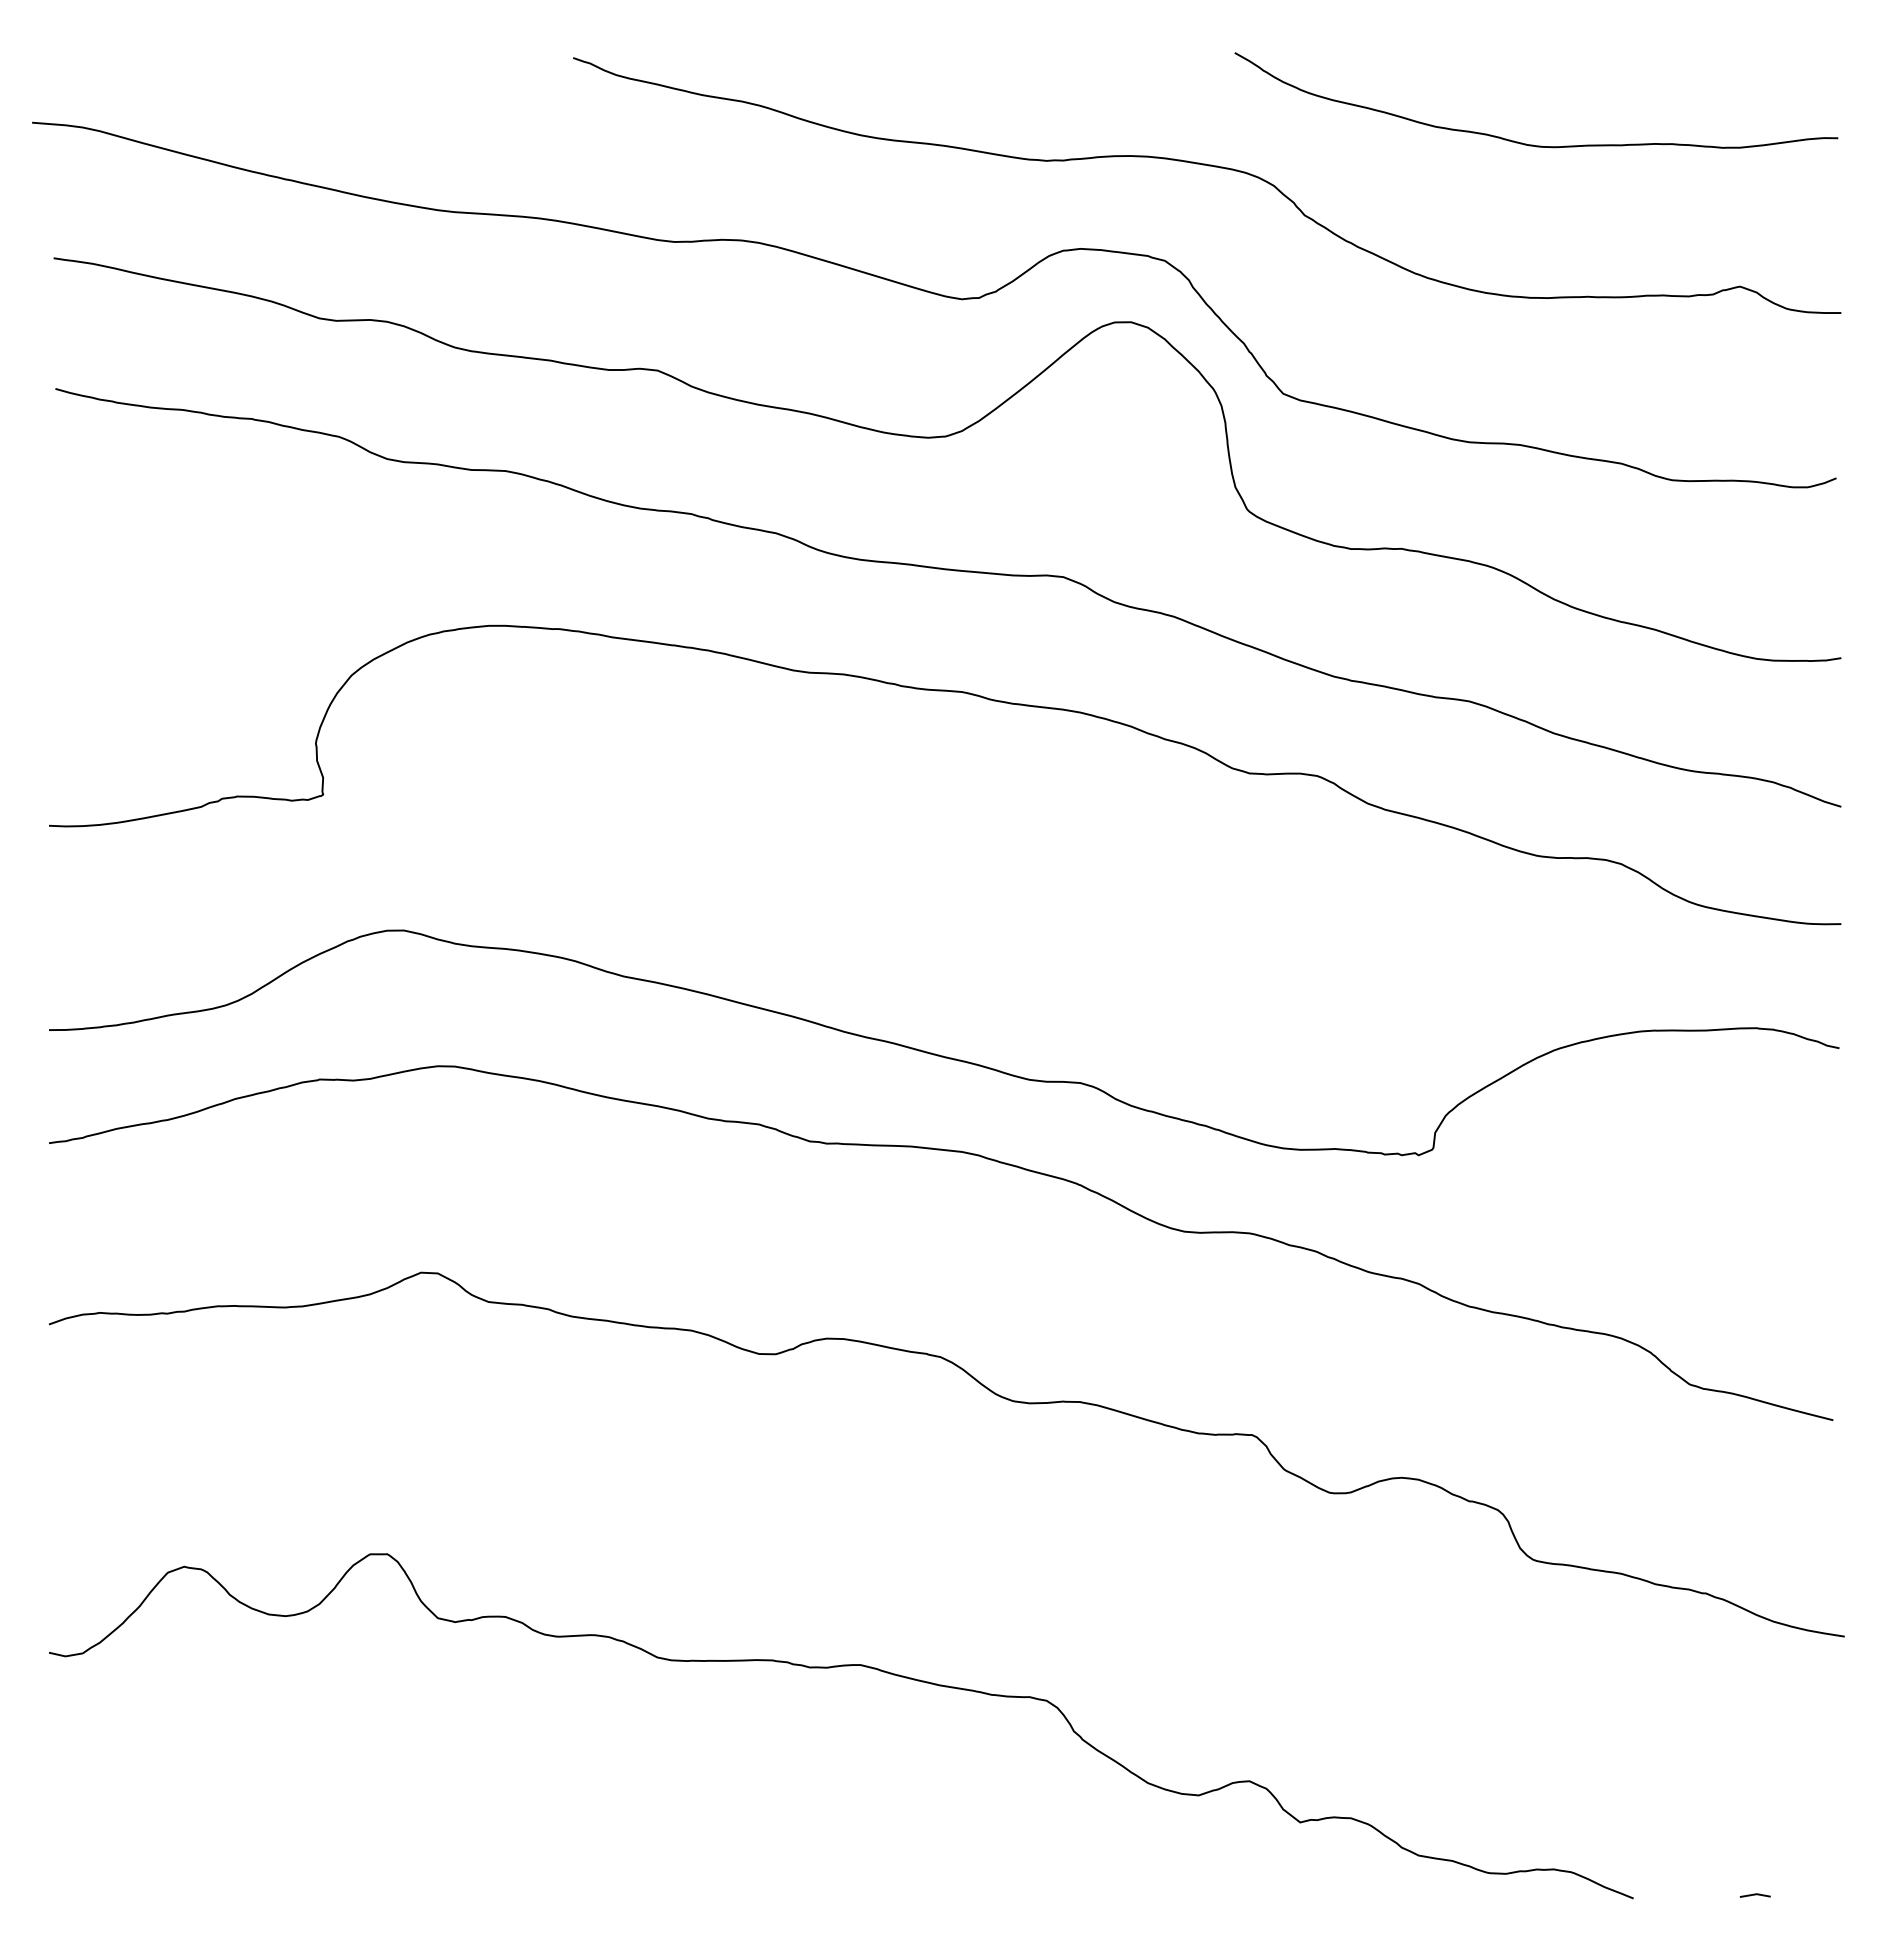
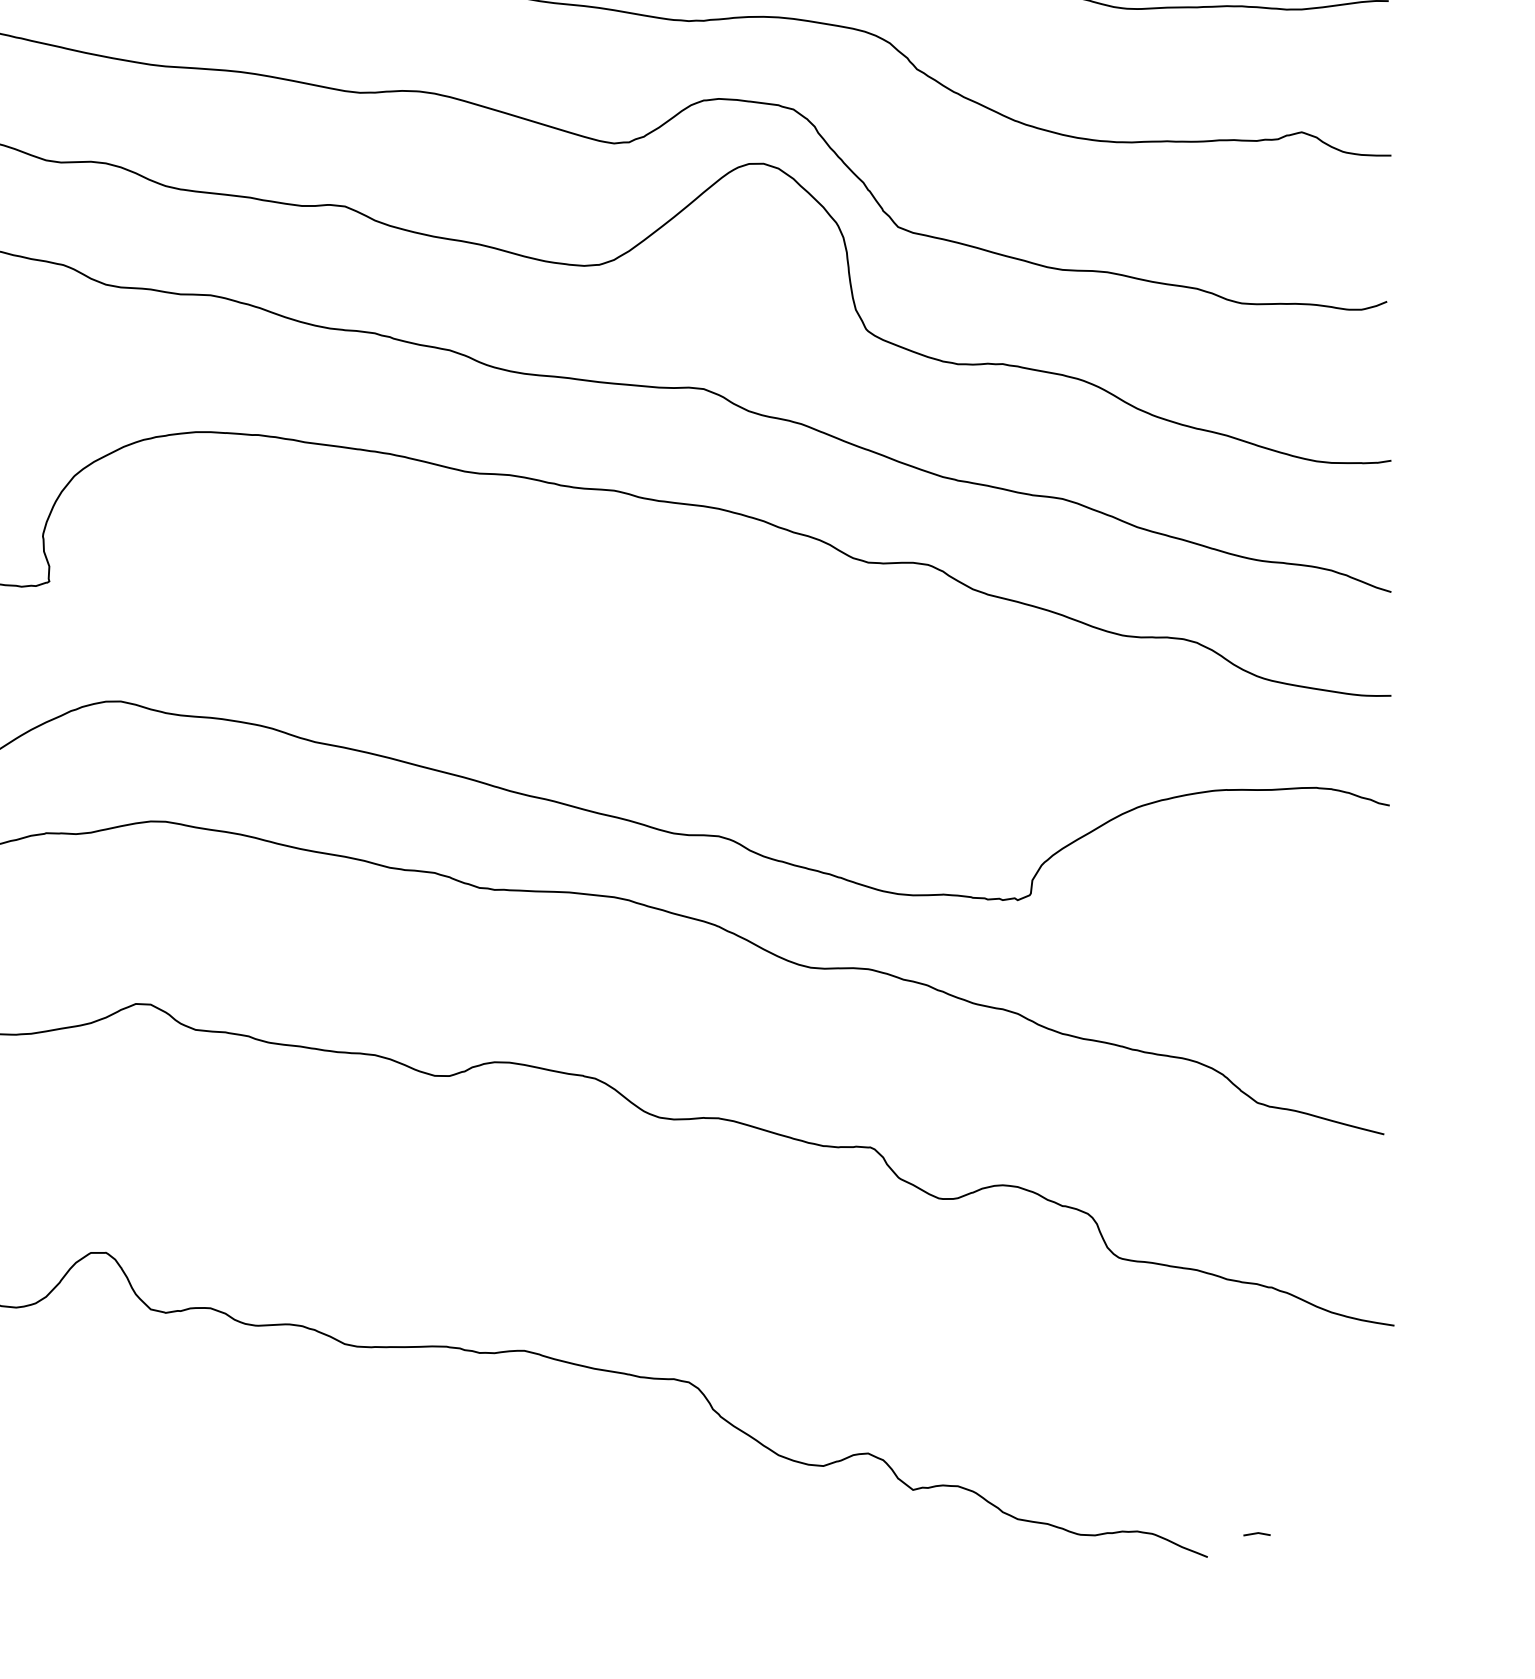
line: (1754, 1895) -> (1256, 1534), moved

